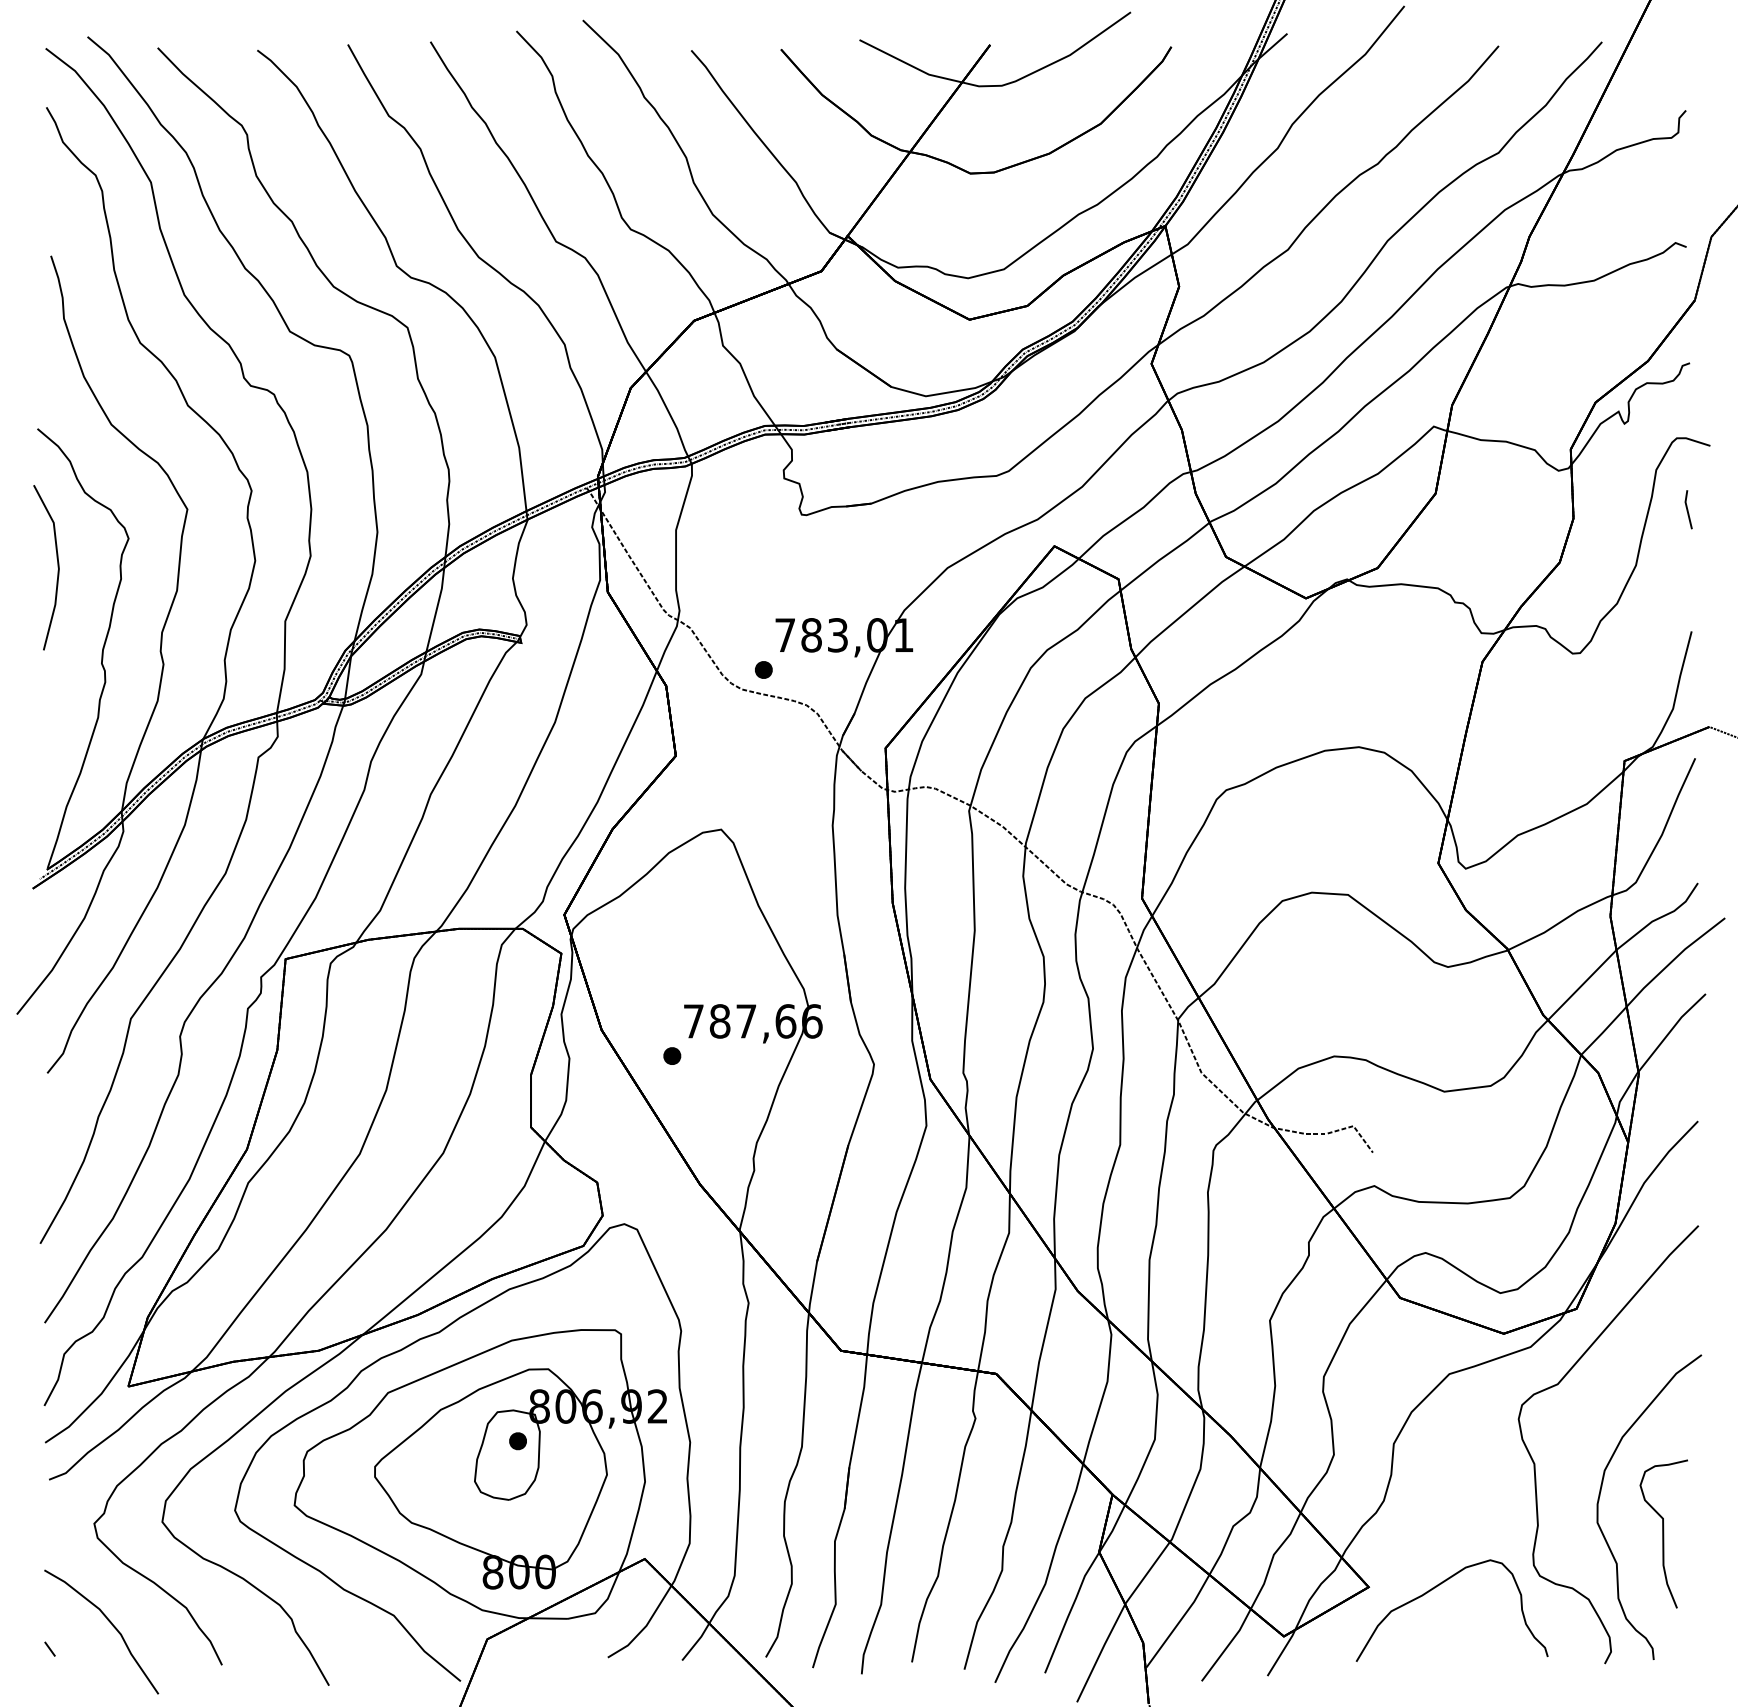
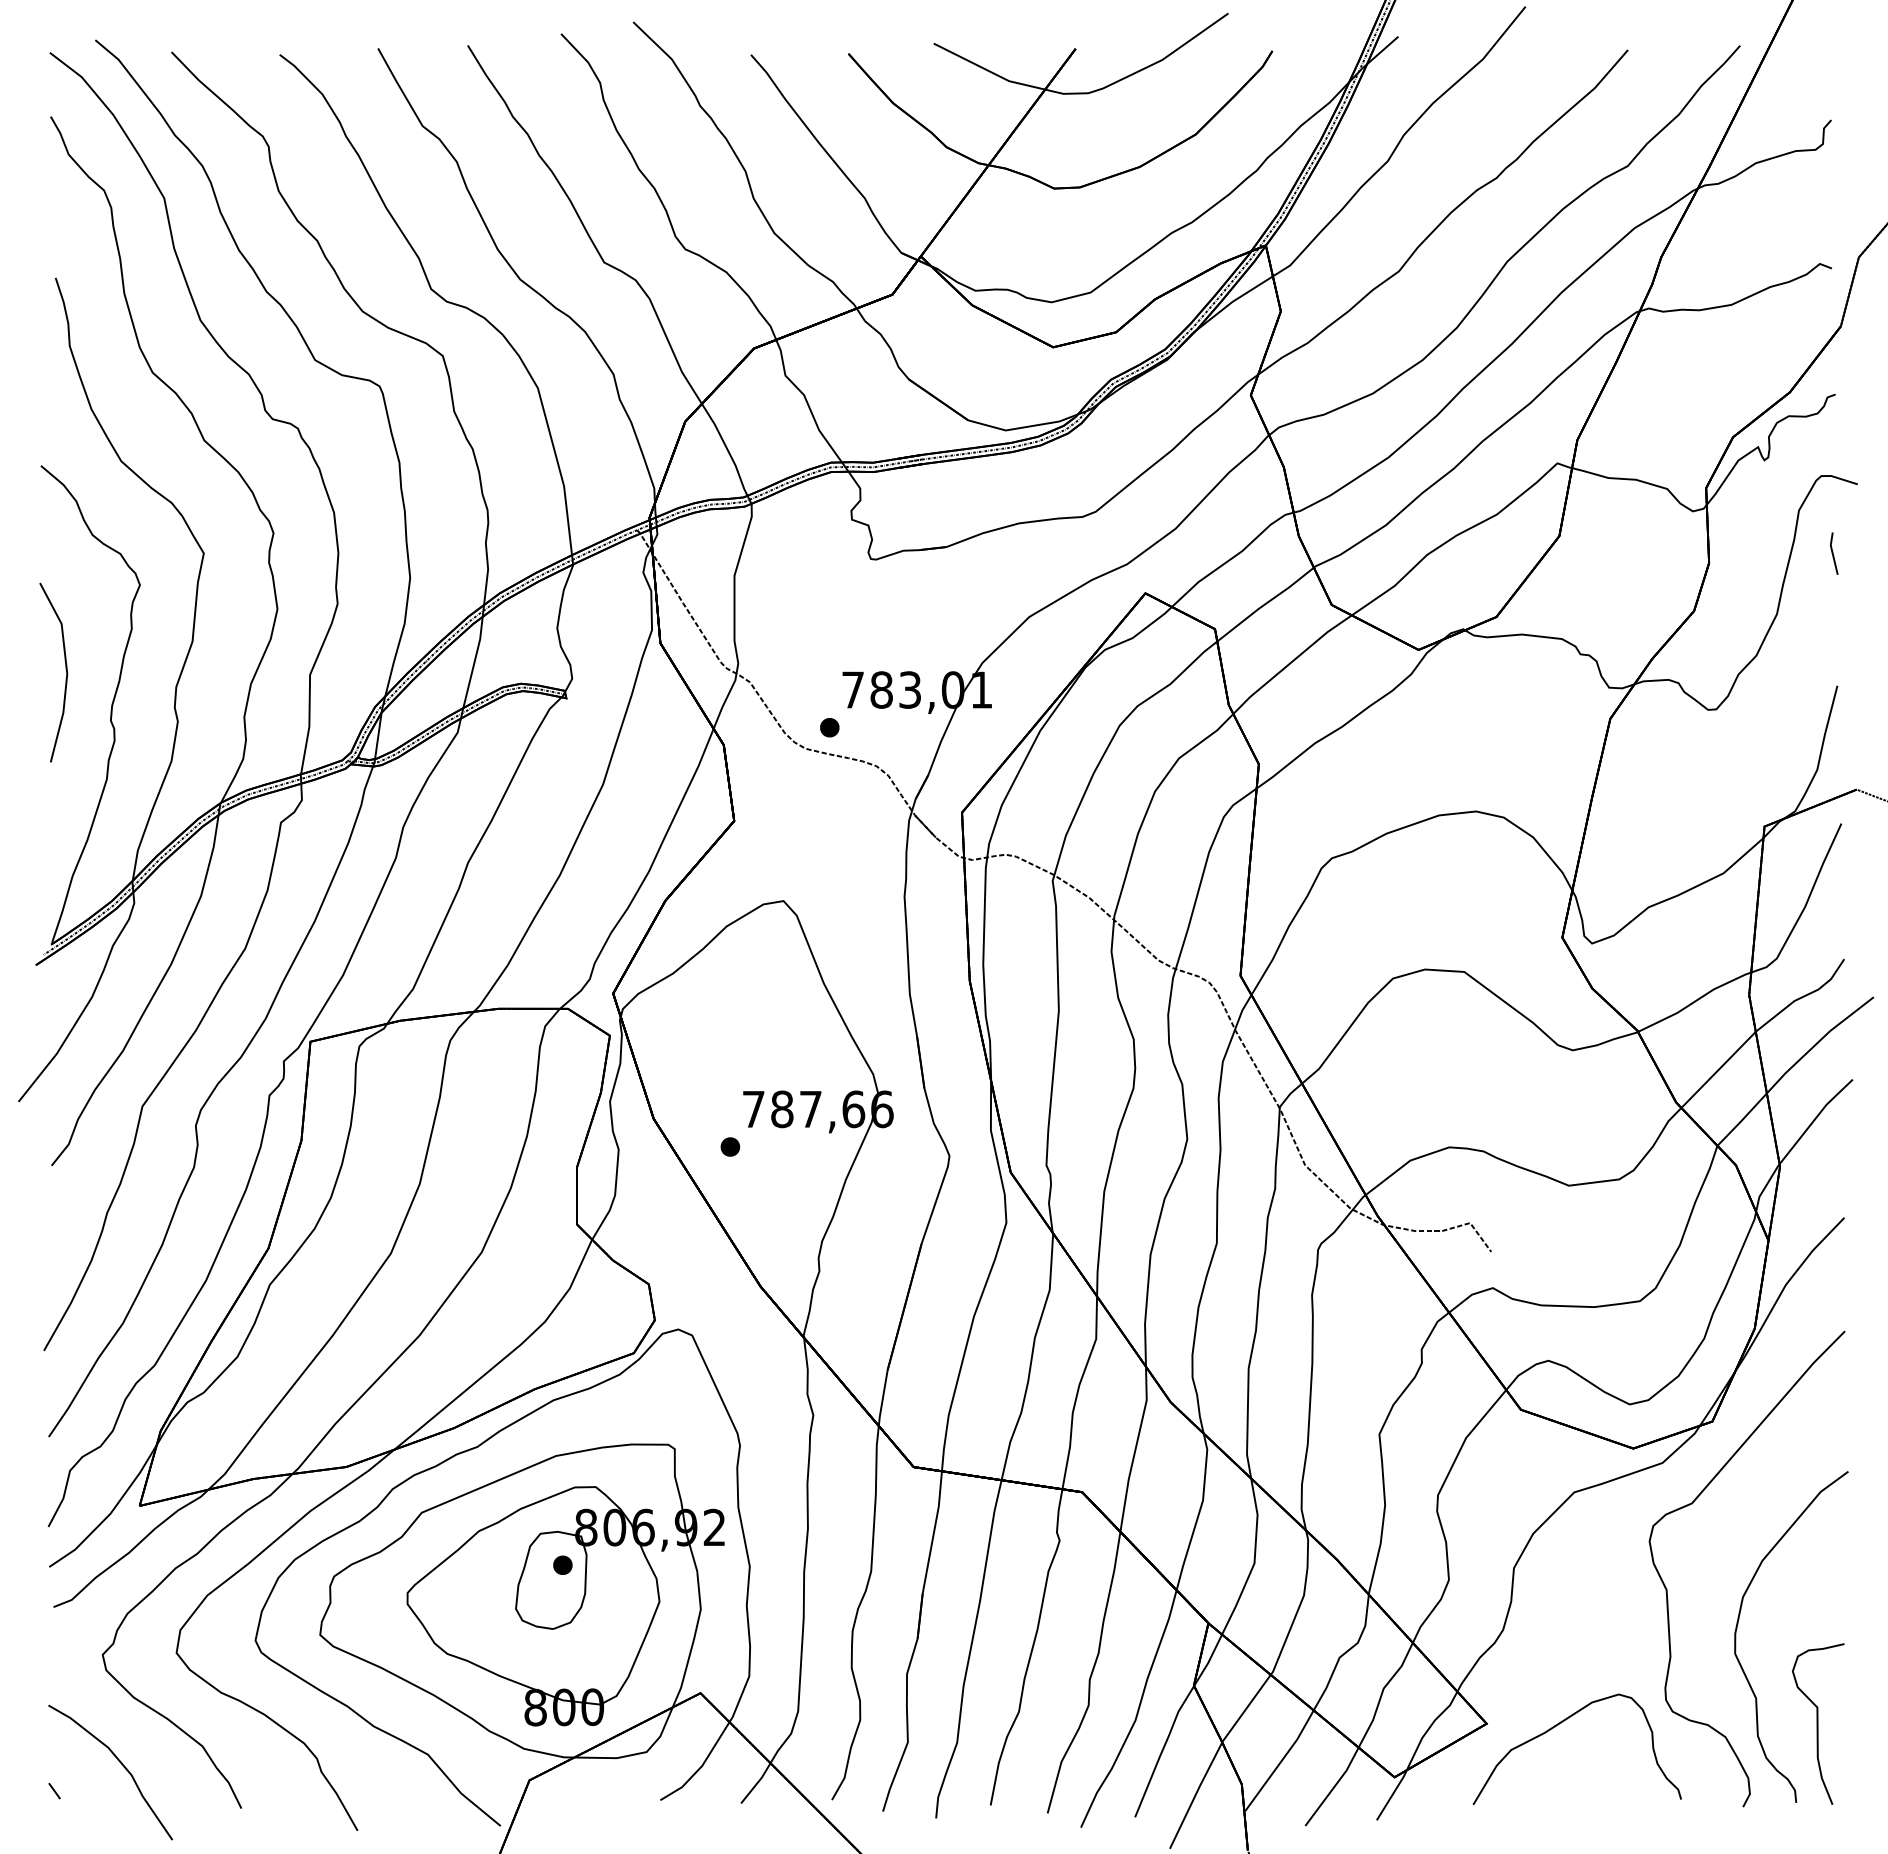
line: (57, 564) -> (65, 669), moved
part: (1664, 1533) -> (1818, 1723), moved

